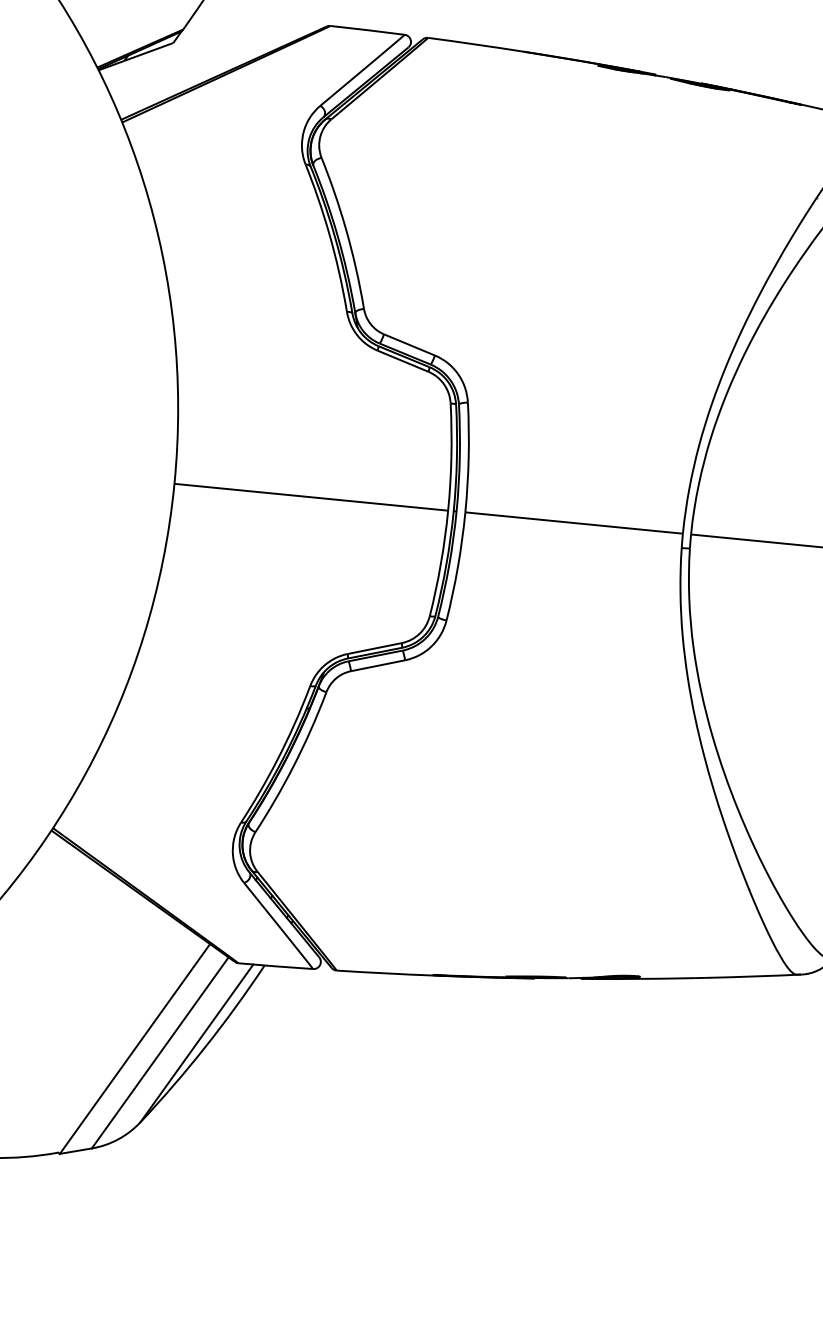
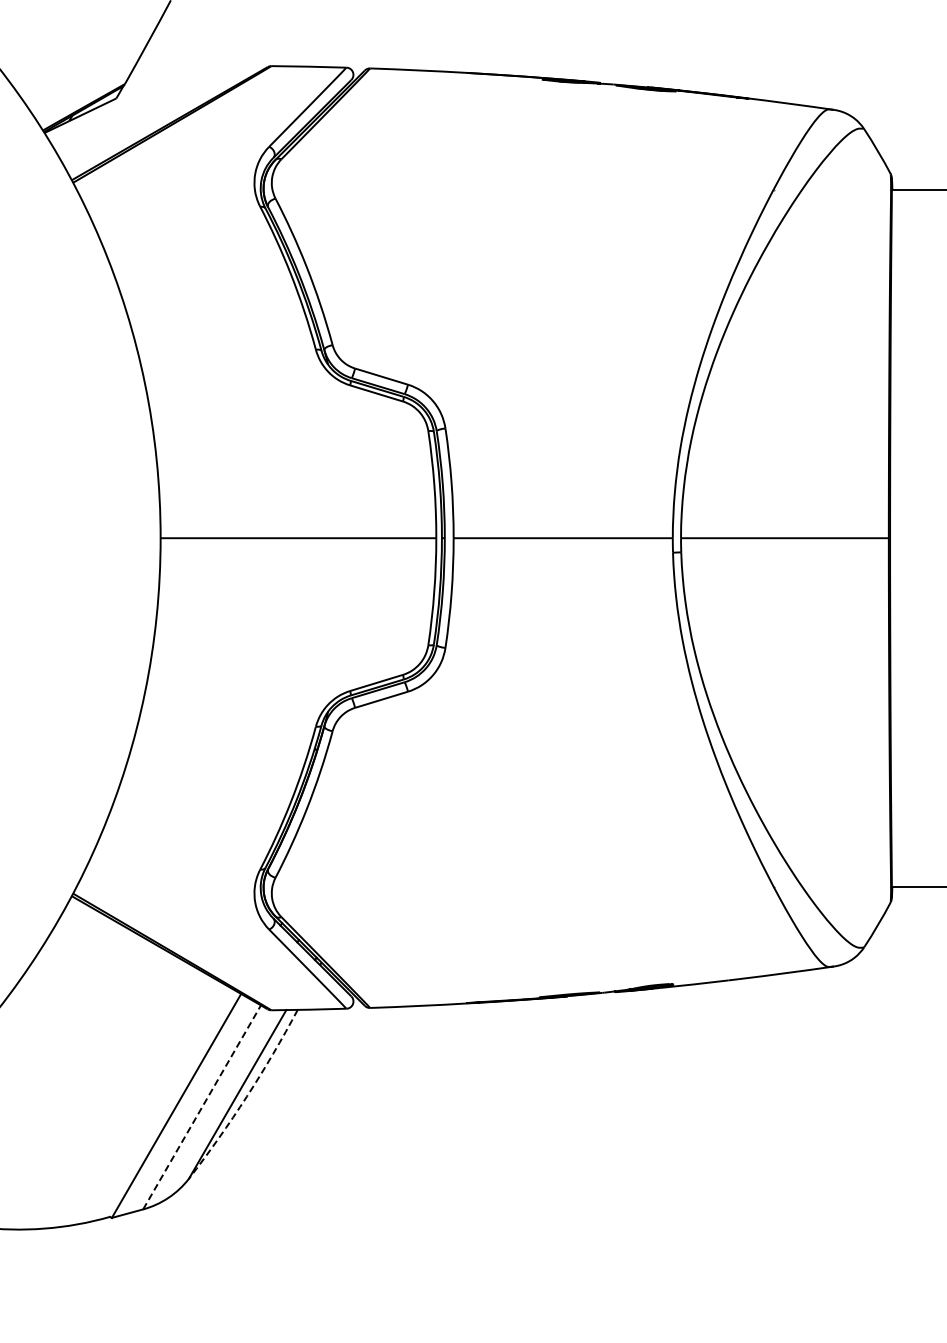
arc: (205, 1046) -> (246, 1096), solid -> dashed
line: (160, 1053) -> (202, 1107), solid -> dashed

